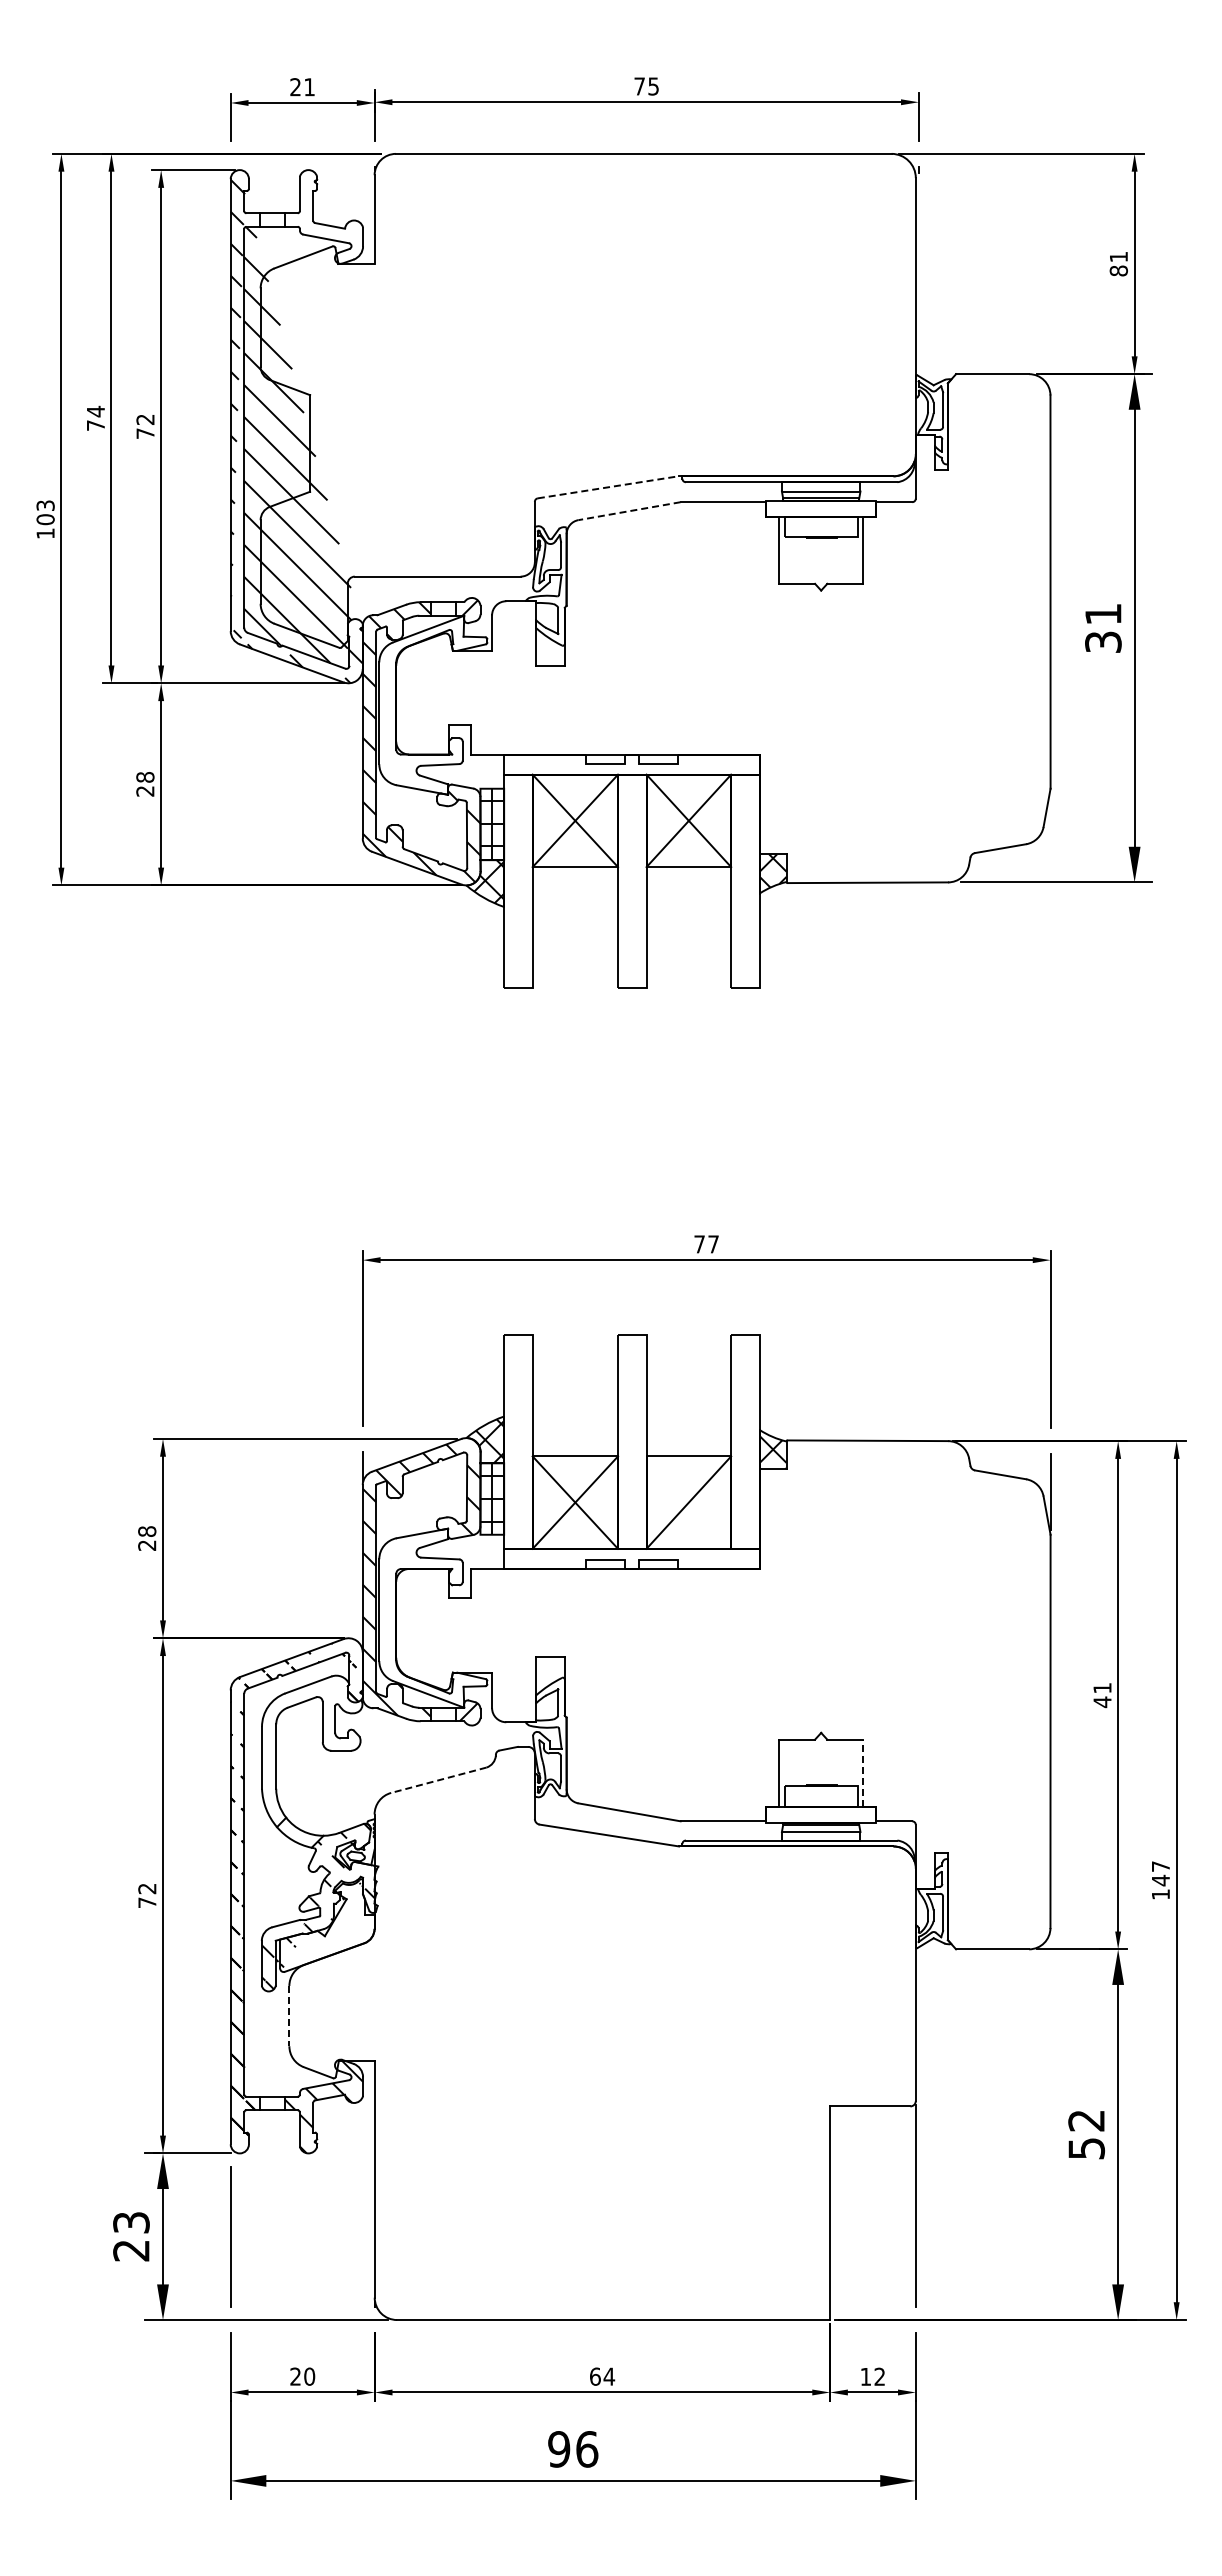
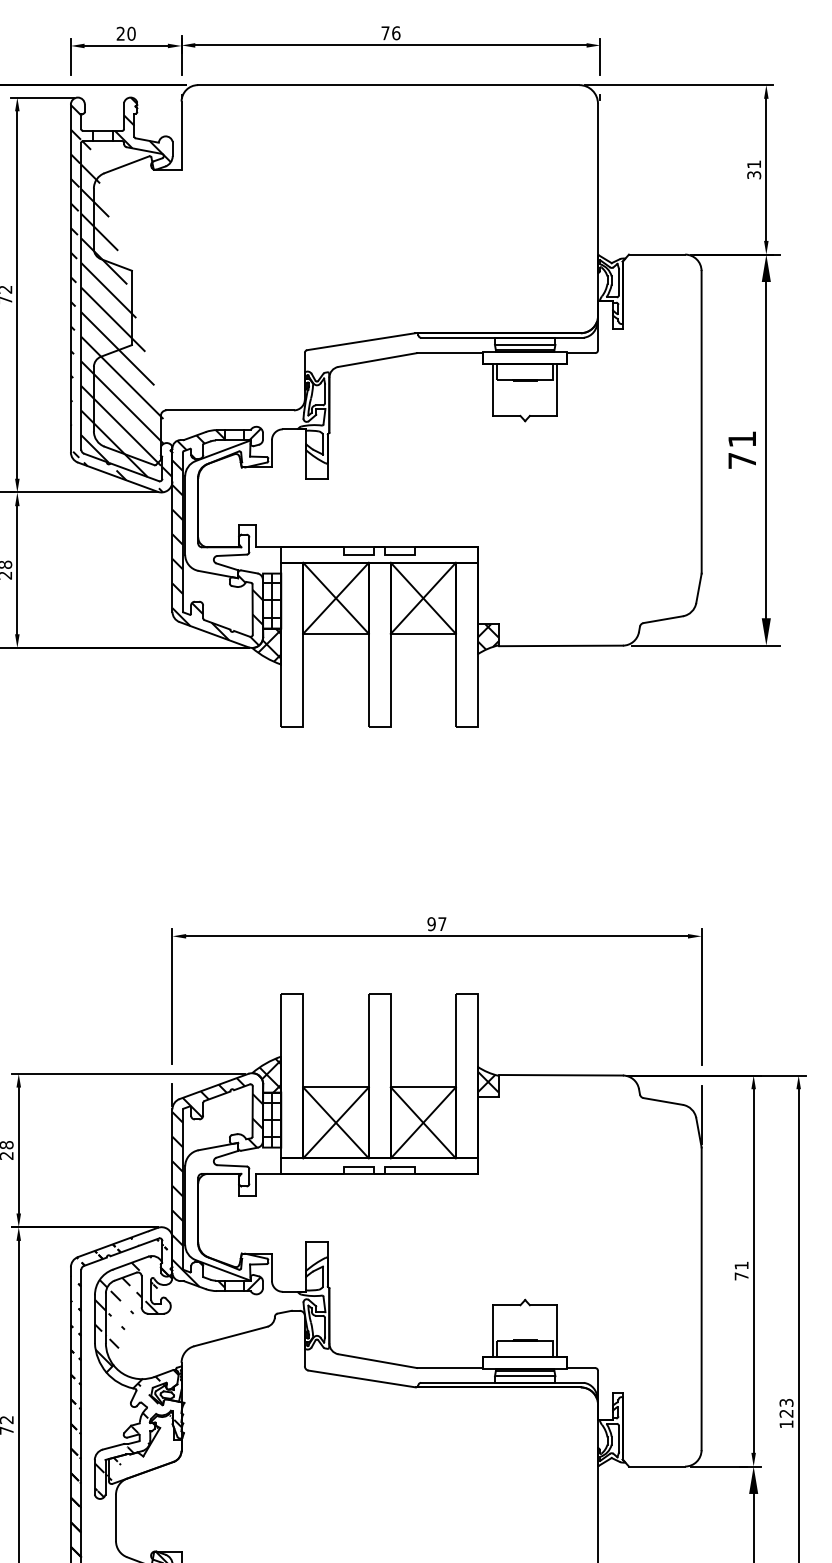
text: (653, 86) -> (396, 33), 75 -> 76
text: (309, 87) -> (131, 34), 21 -> 20
hatch: (323, 216) -> (142, 133), added
text: (1118, 270) -> (753, 174), 81 -> 31
line: (608, 487) -> (361, 341), dashed -> solid
line: (629, 511) -> (377, 360), dashed -> solid
text: (1103, 641) -> (742, 460), 31 -> 71
text: (699, 1244) -> (431, 924), 77 -> 97
line: (688, 1502) -> (423, 1122), added
text: (1102, 1702) -> (741, 1276), 41 -> 71
hatch: (312, 1747) -> (133, 1311), added
line: (862, 1773) -> (556, 1331), dashed -> solid
line: (438, 1780) -> (230, 1336), dashed -> solid
text: (1160, 1873) -> (786, 1408), 147 -> 123
line: (289, 2016) -> (116, 1518), dashed -> solid

